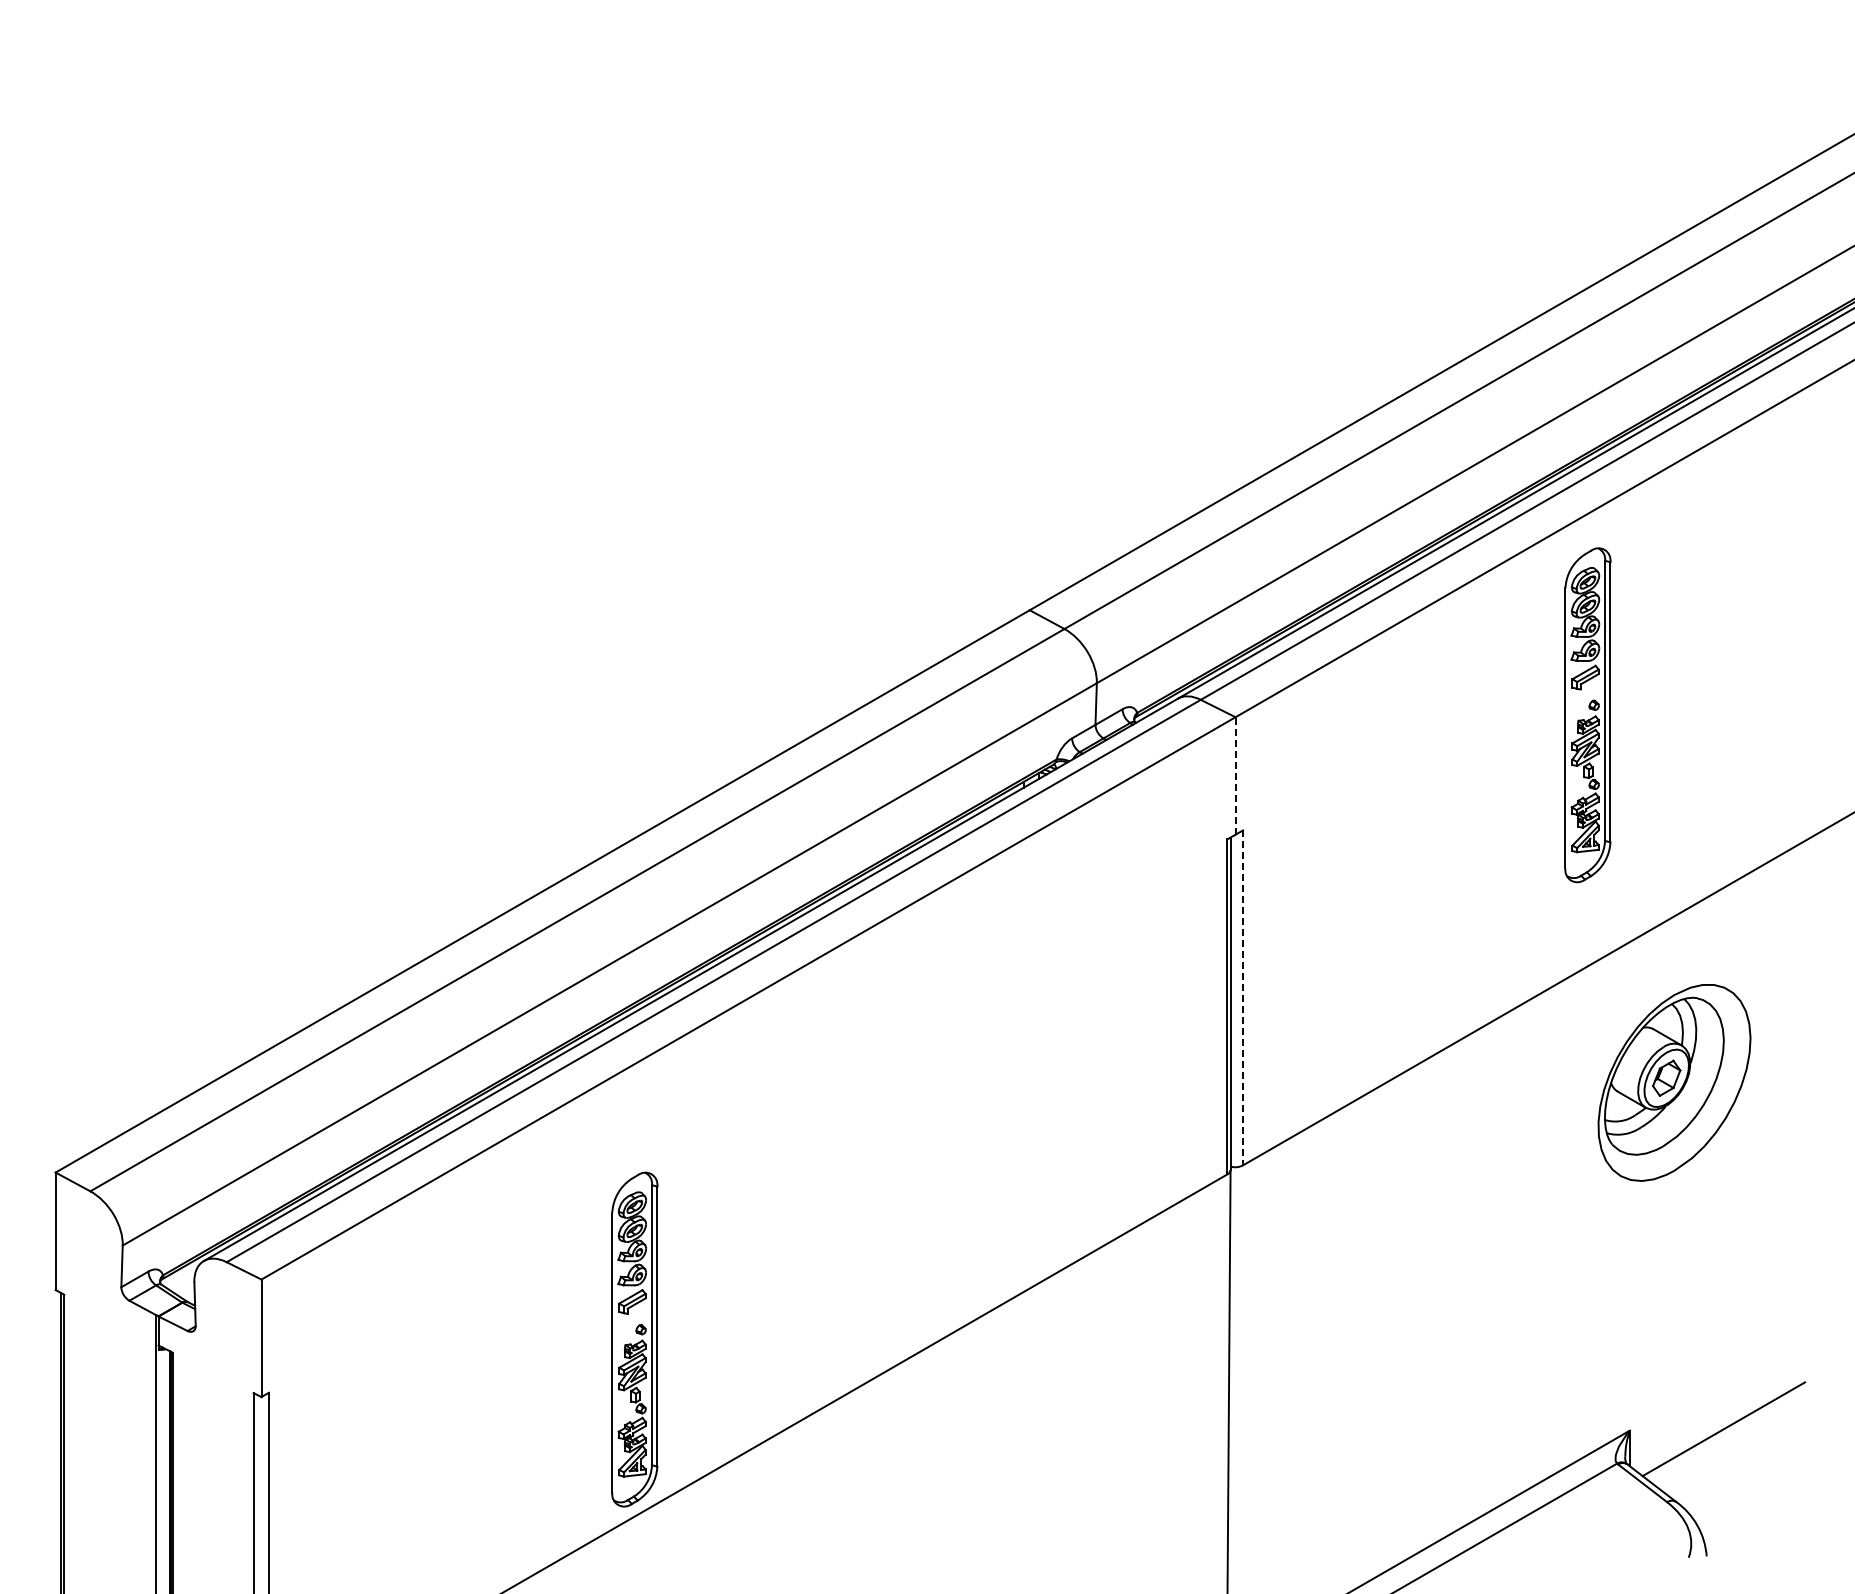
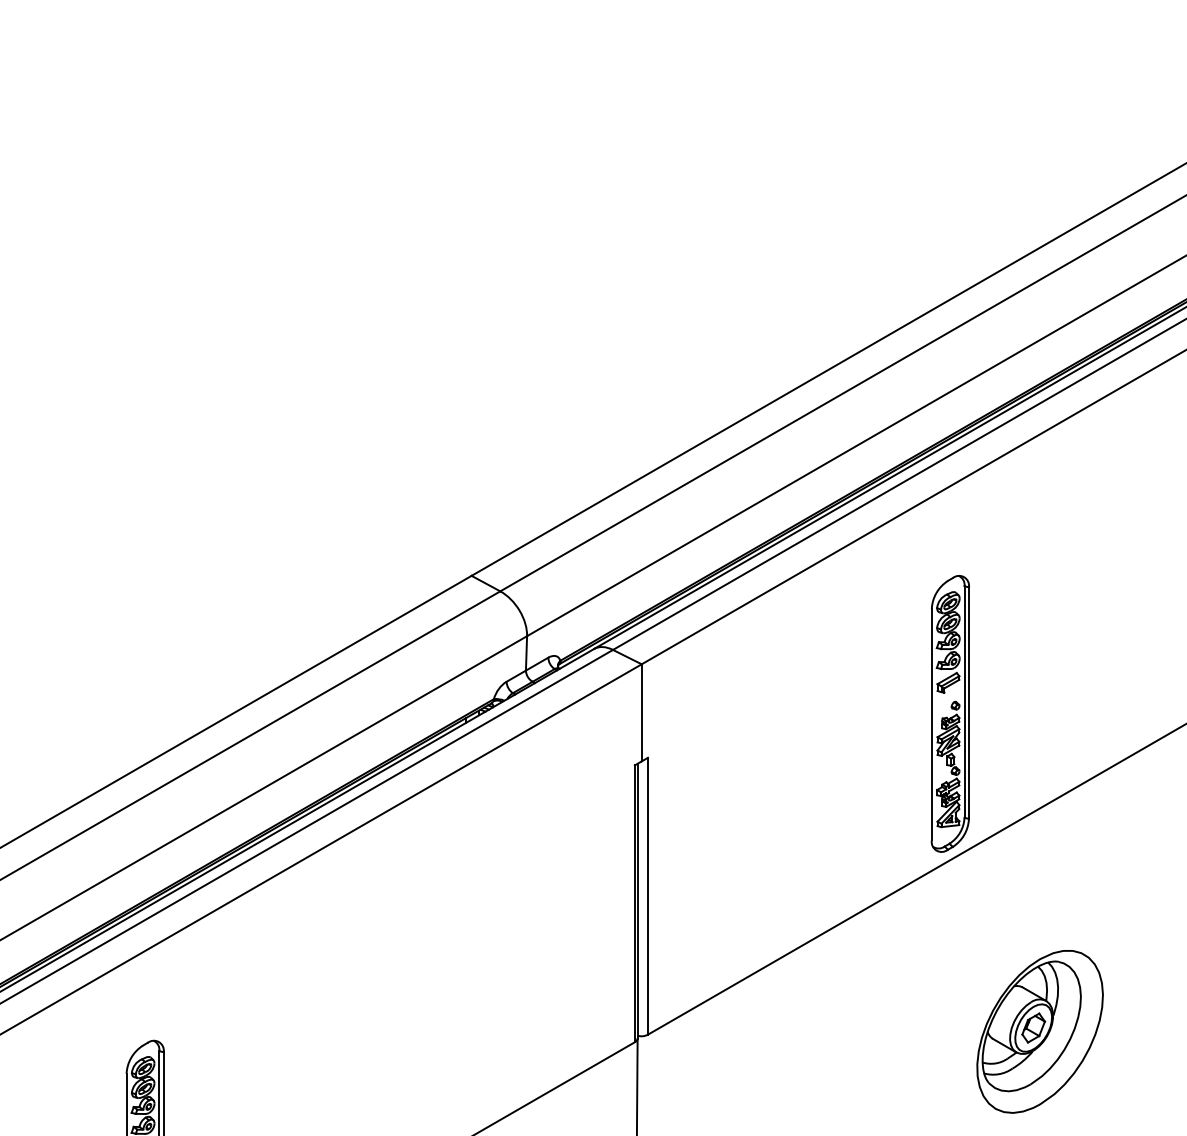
part: (1587, 715) -> (950, 714), moved
line: (1235, 775) -> (641, 712), dashed -> solid
line: (1243, 998) -> (648, 896), dashed -> solid
part: (1674, 1082) -> (1040, 1031), moved

